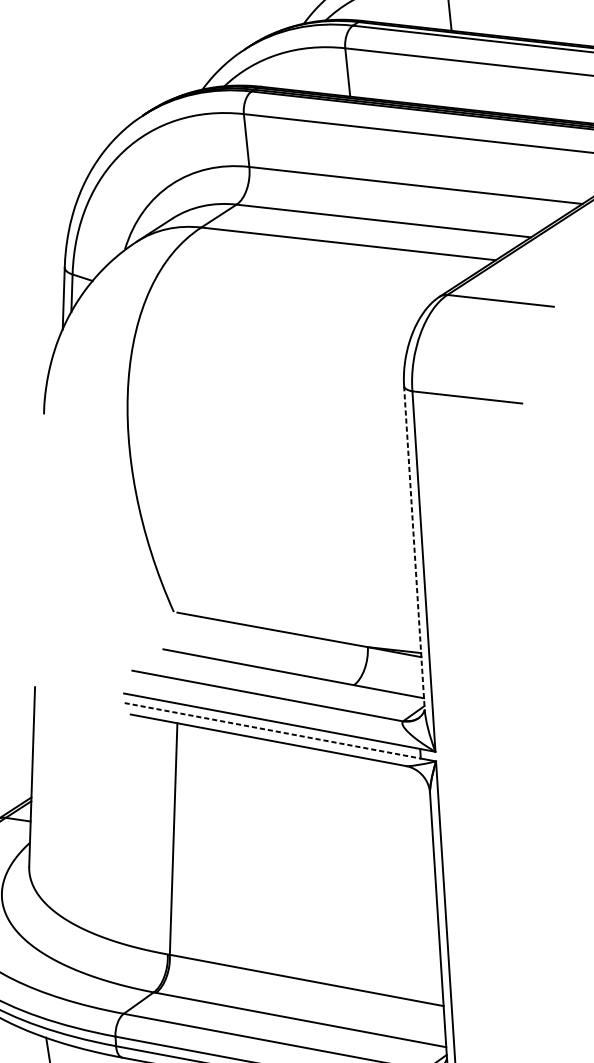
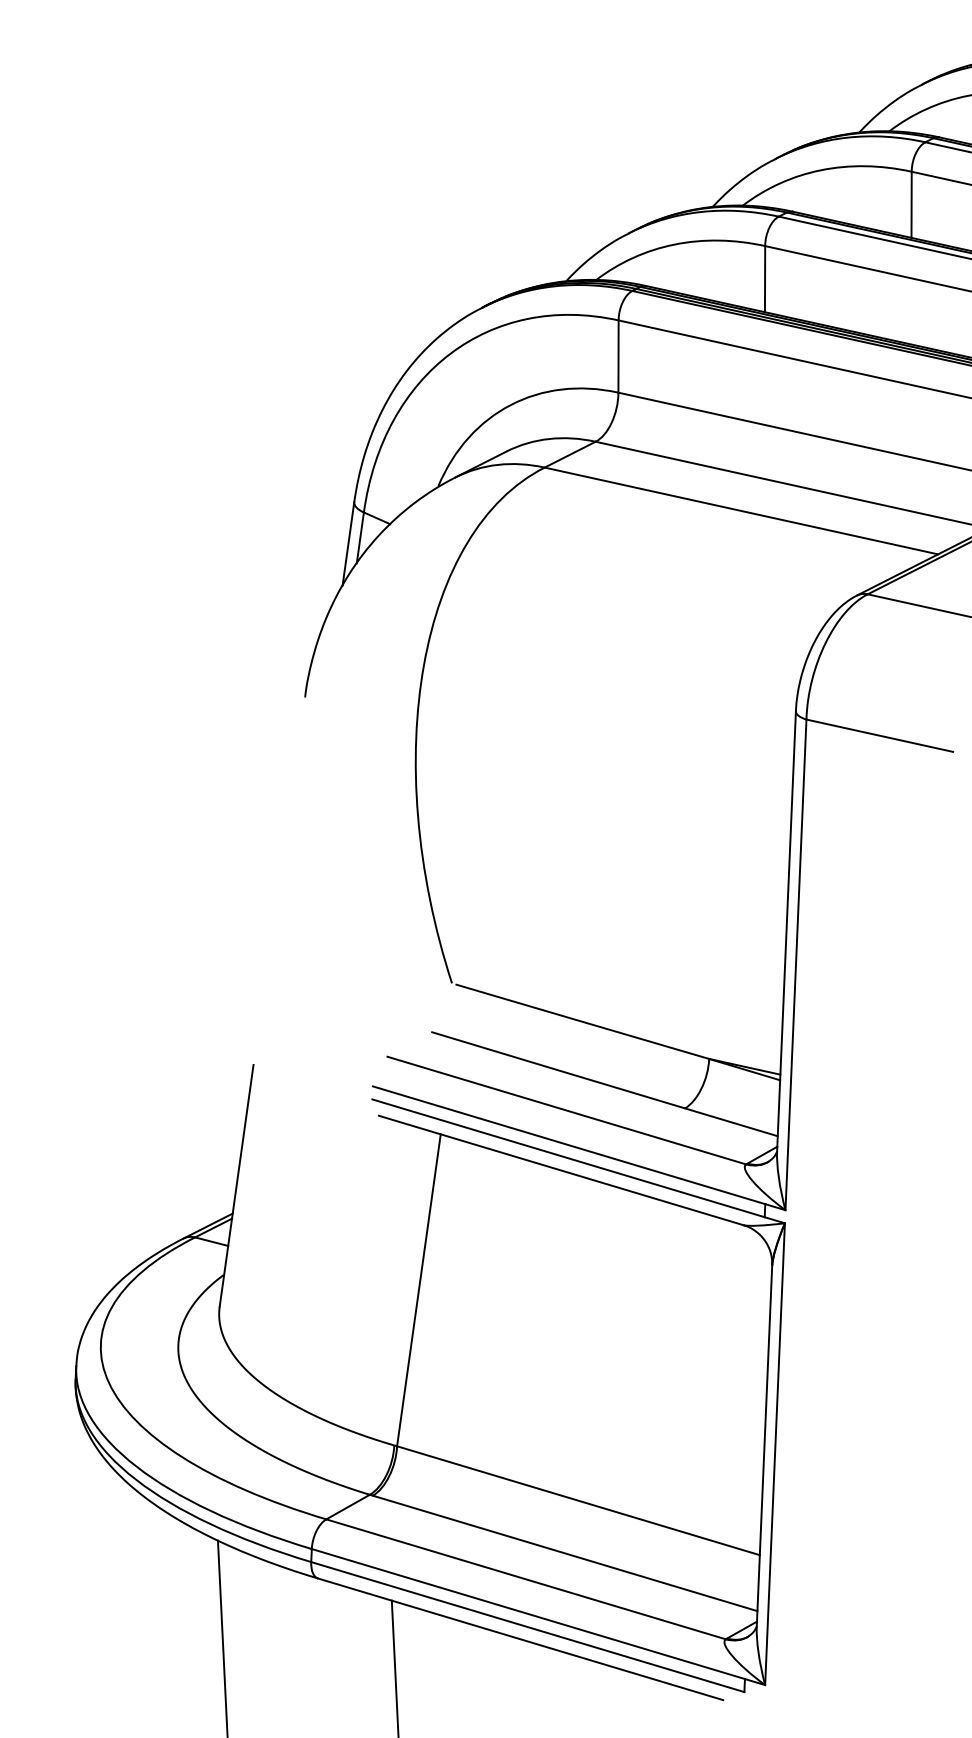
line: (414, 547) -> (786, 931), dashed -> solid
line: (272, 730) -> (568, 1158), dashed -> solid

